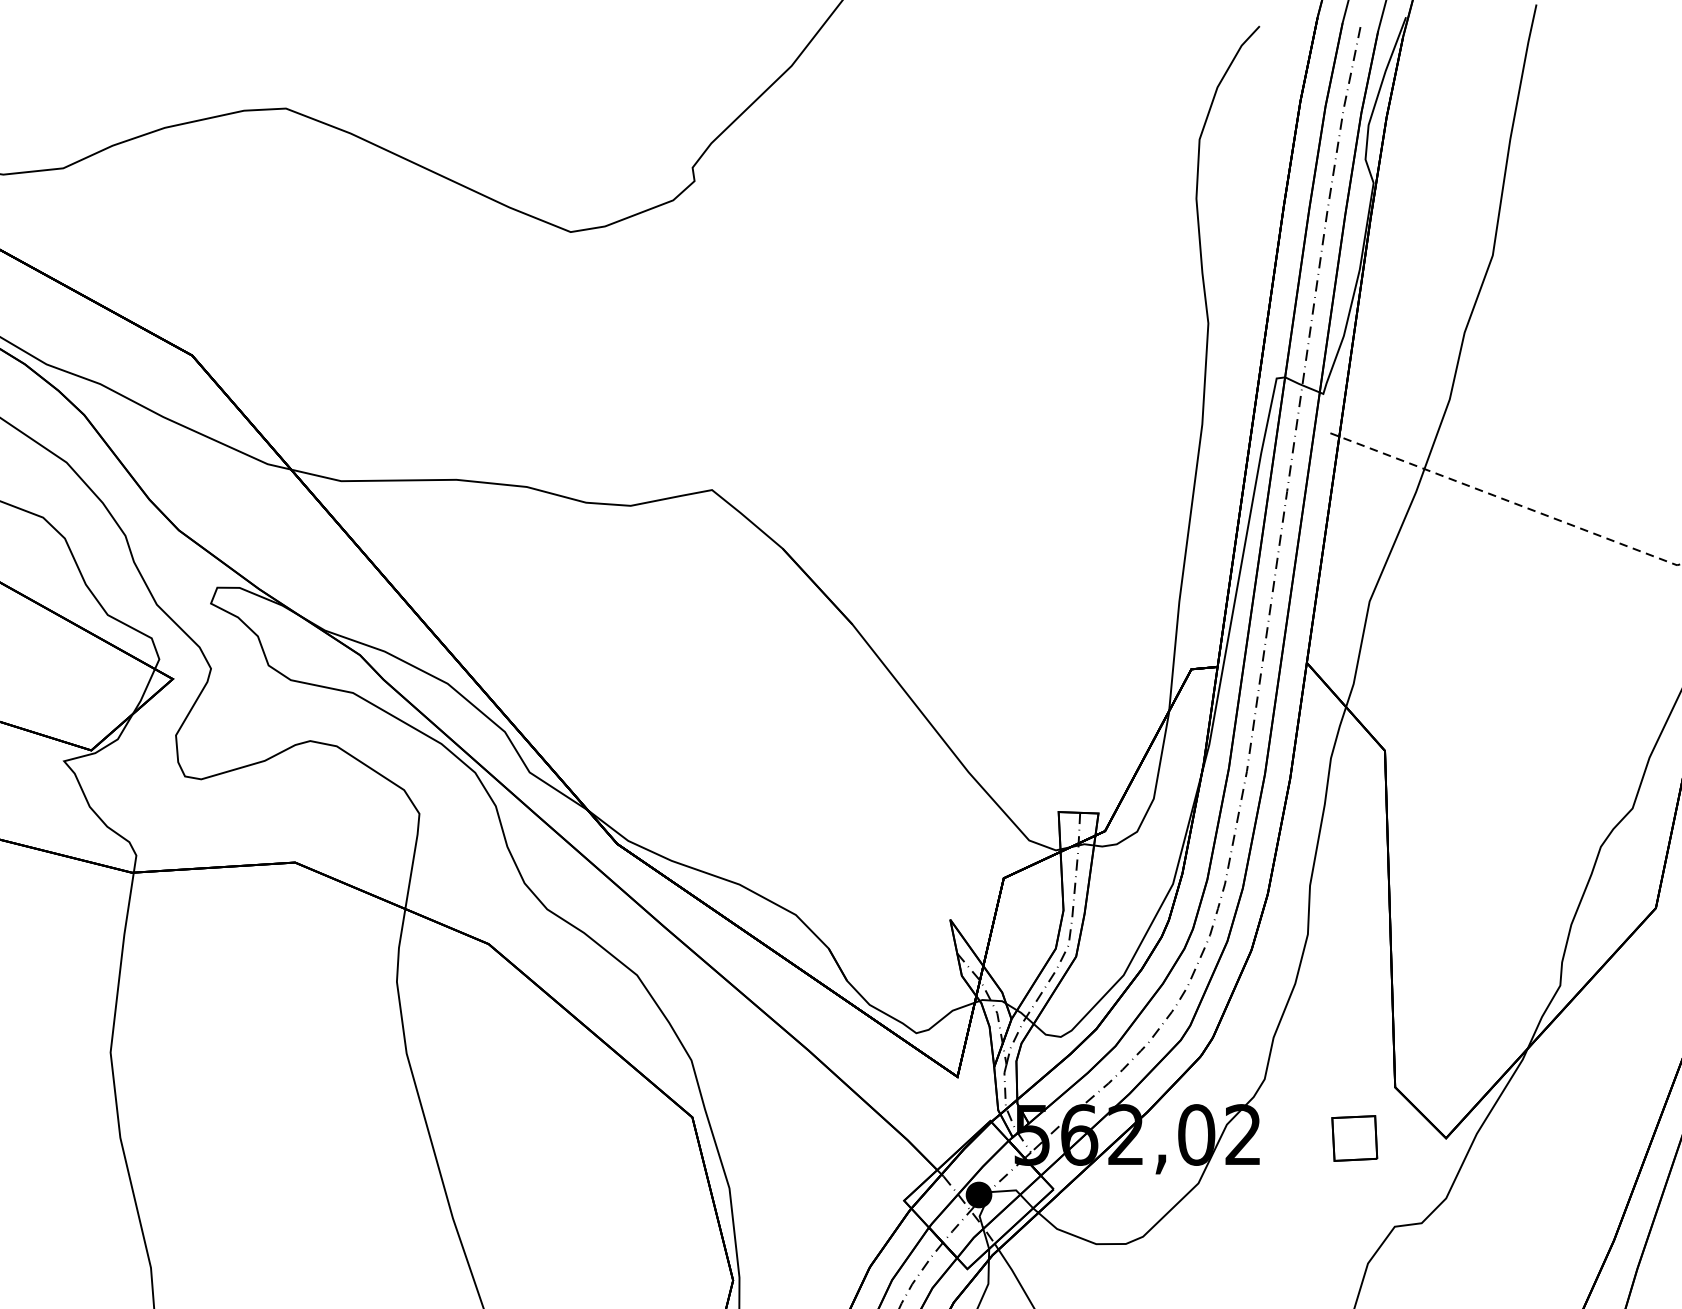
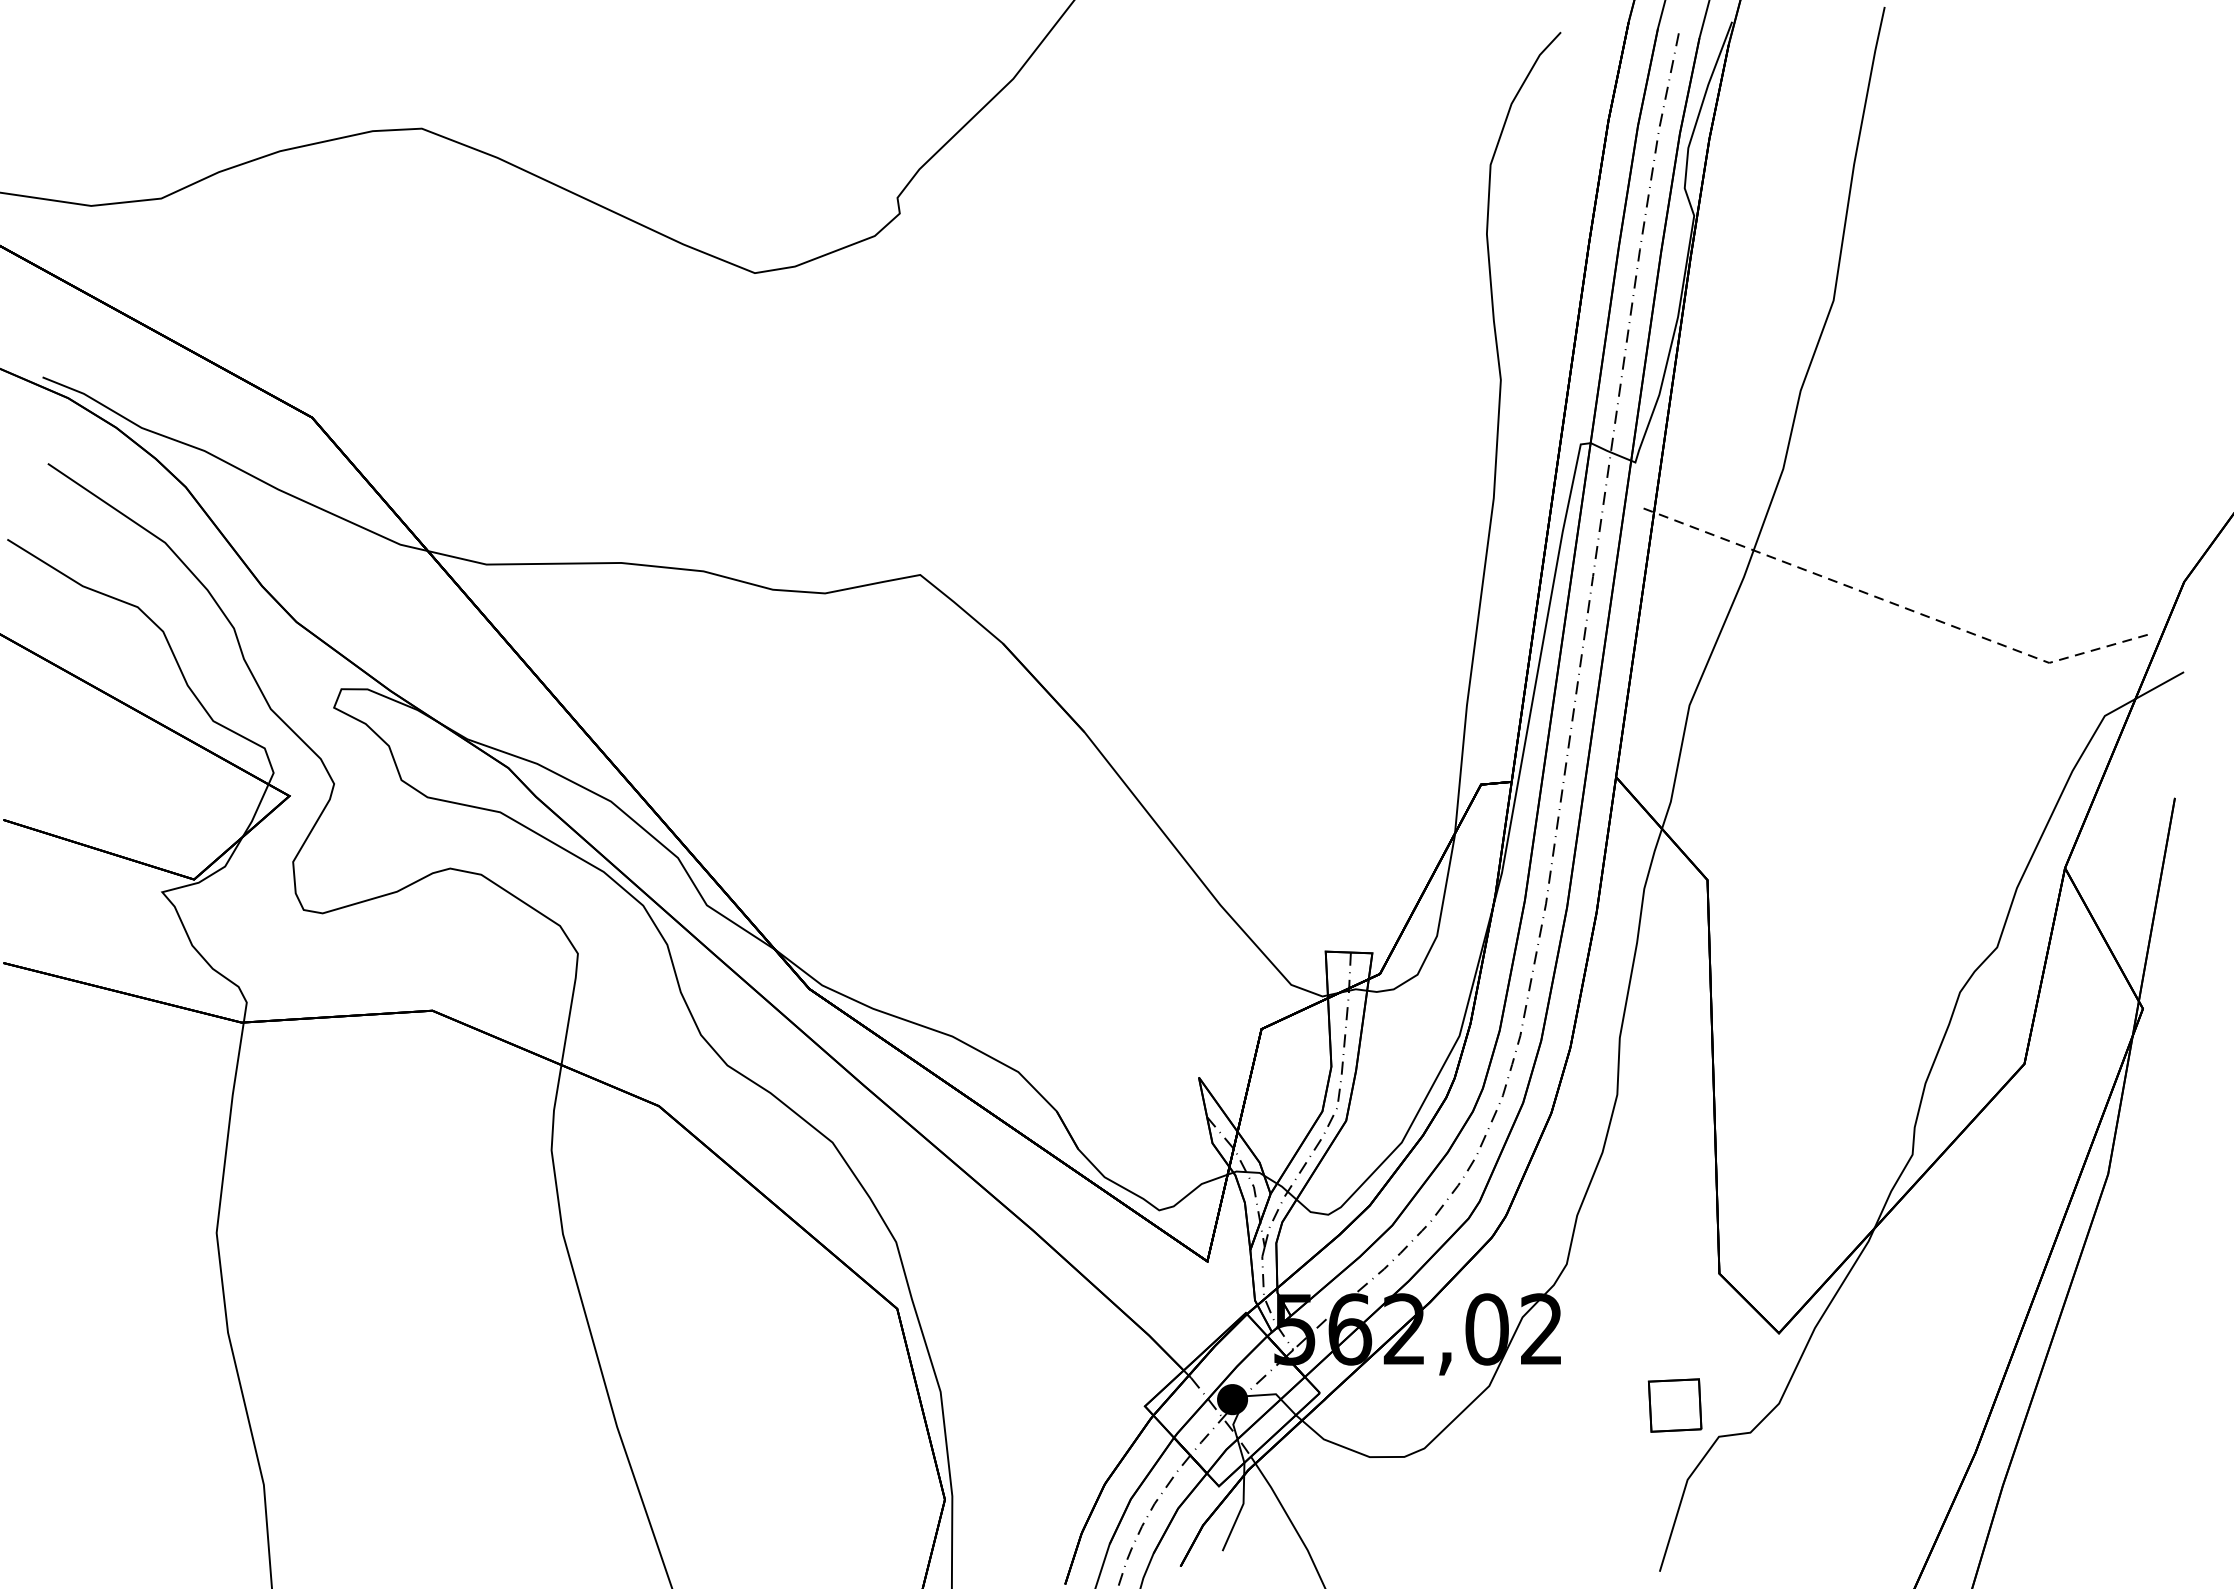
part: (1354, 1138) -> (1674, 1405), moved

